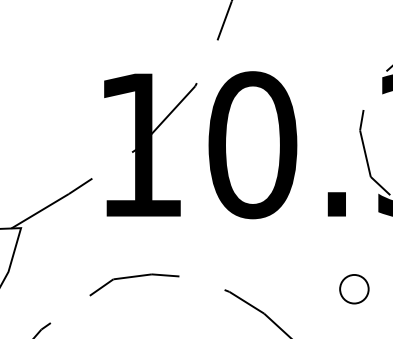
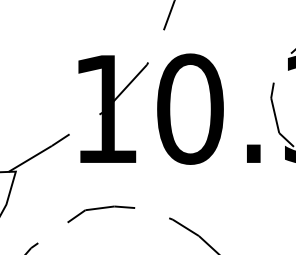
part: (354, 289) -> (266, 217), removed

